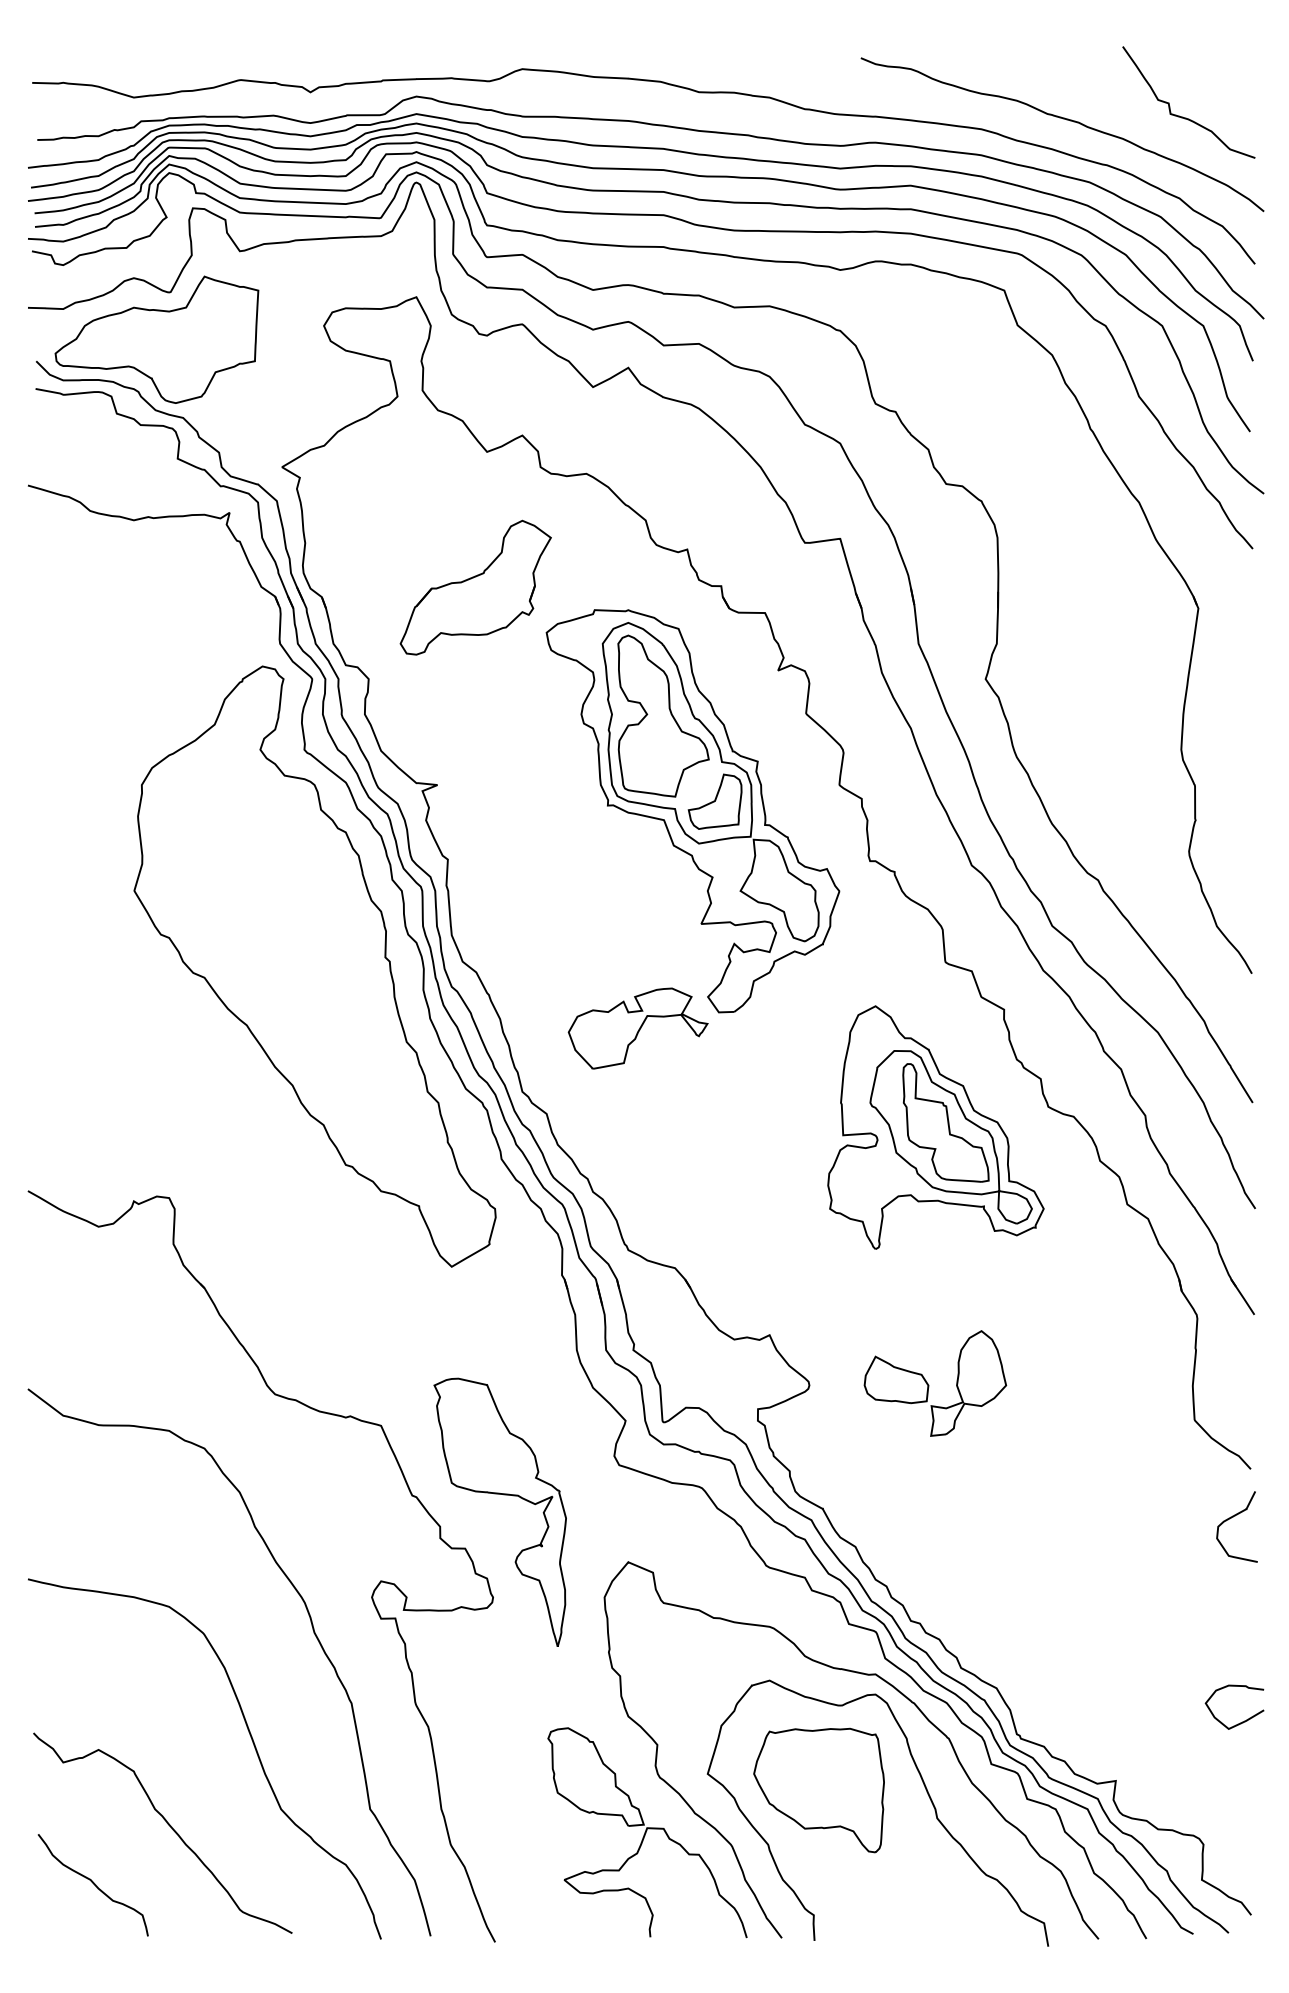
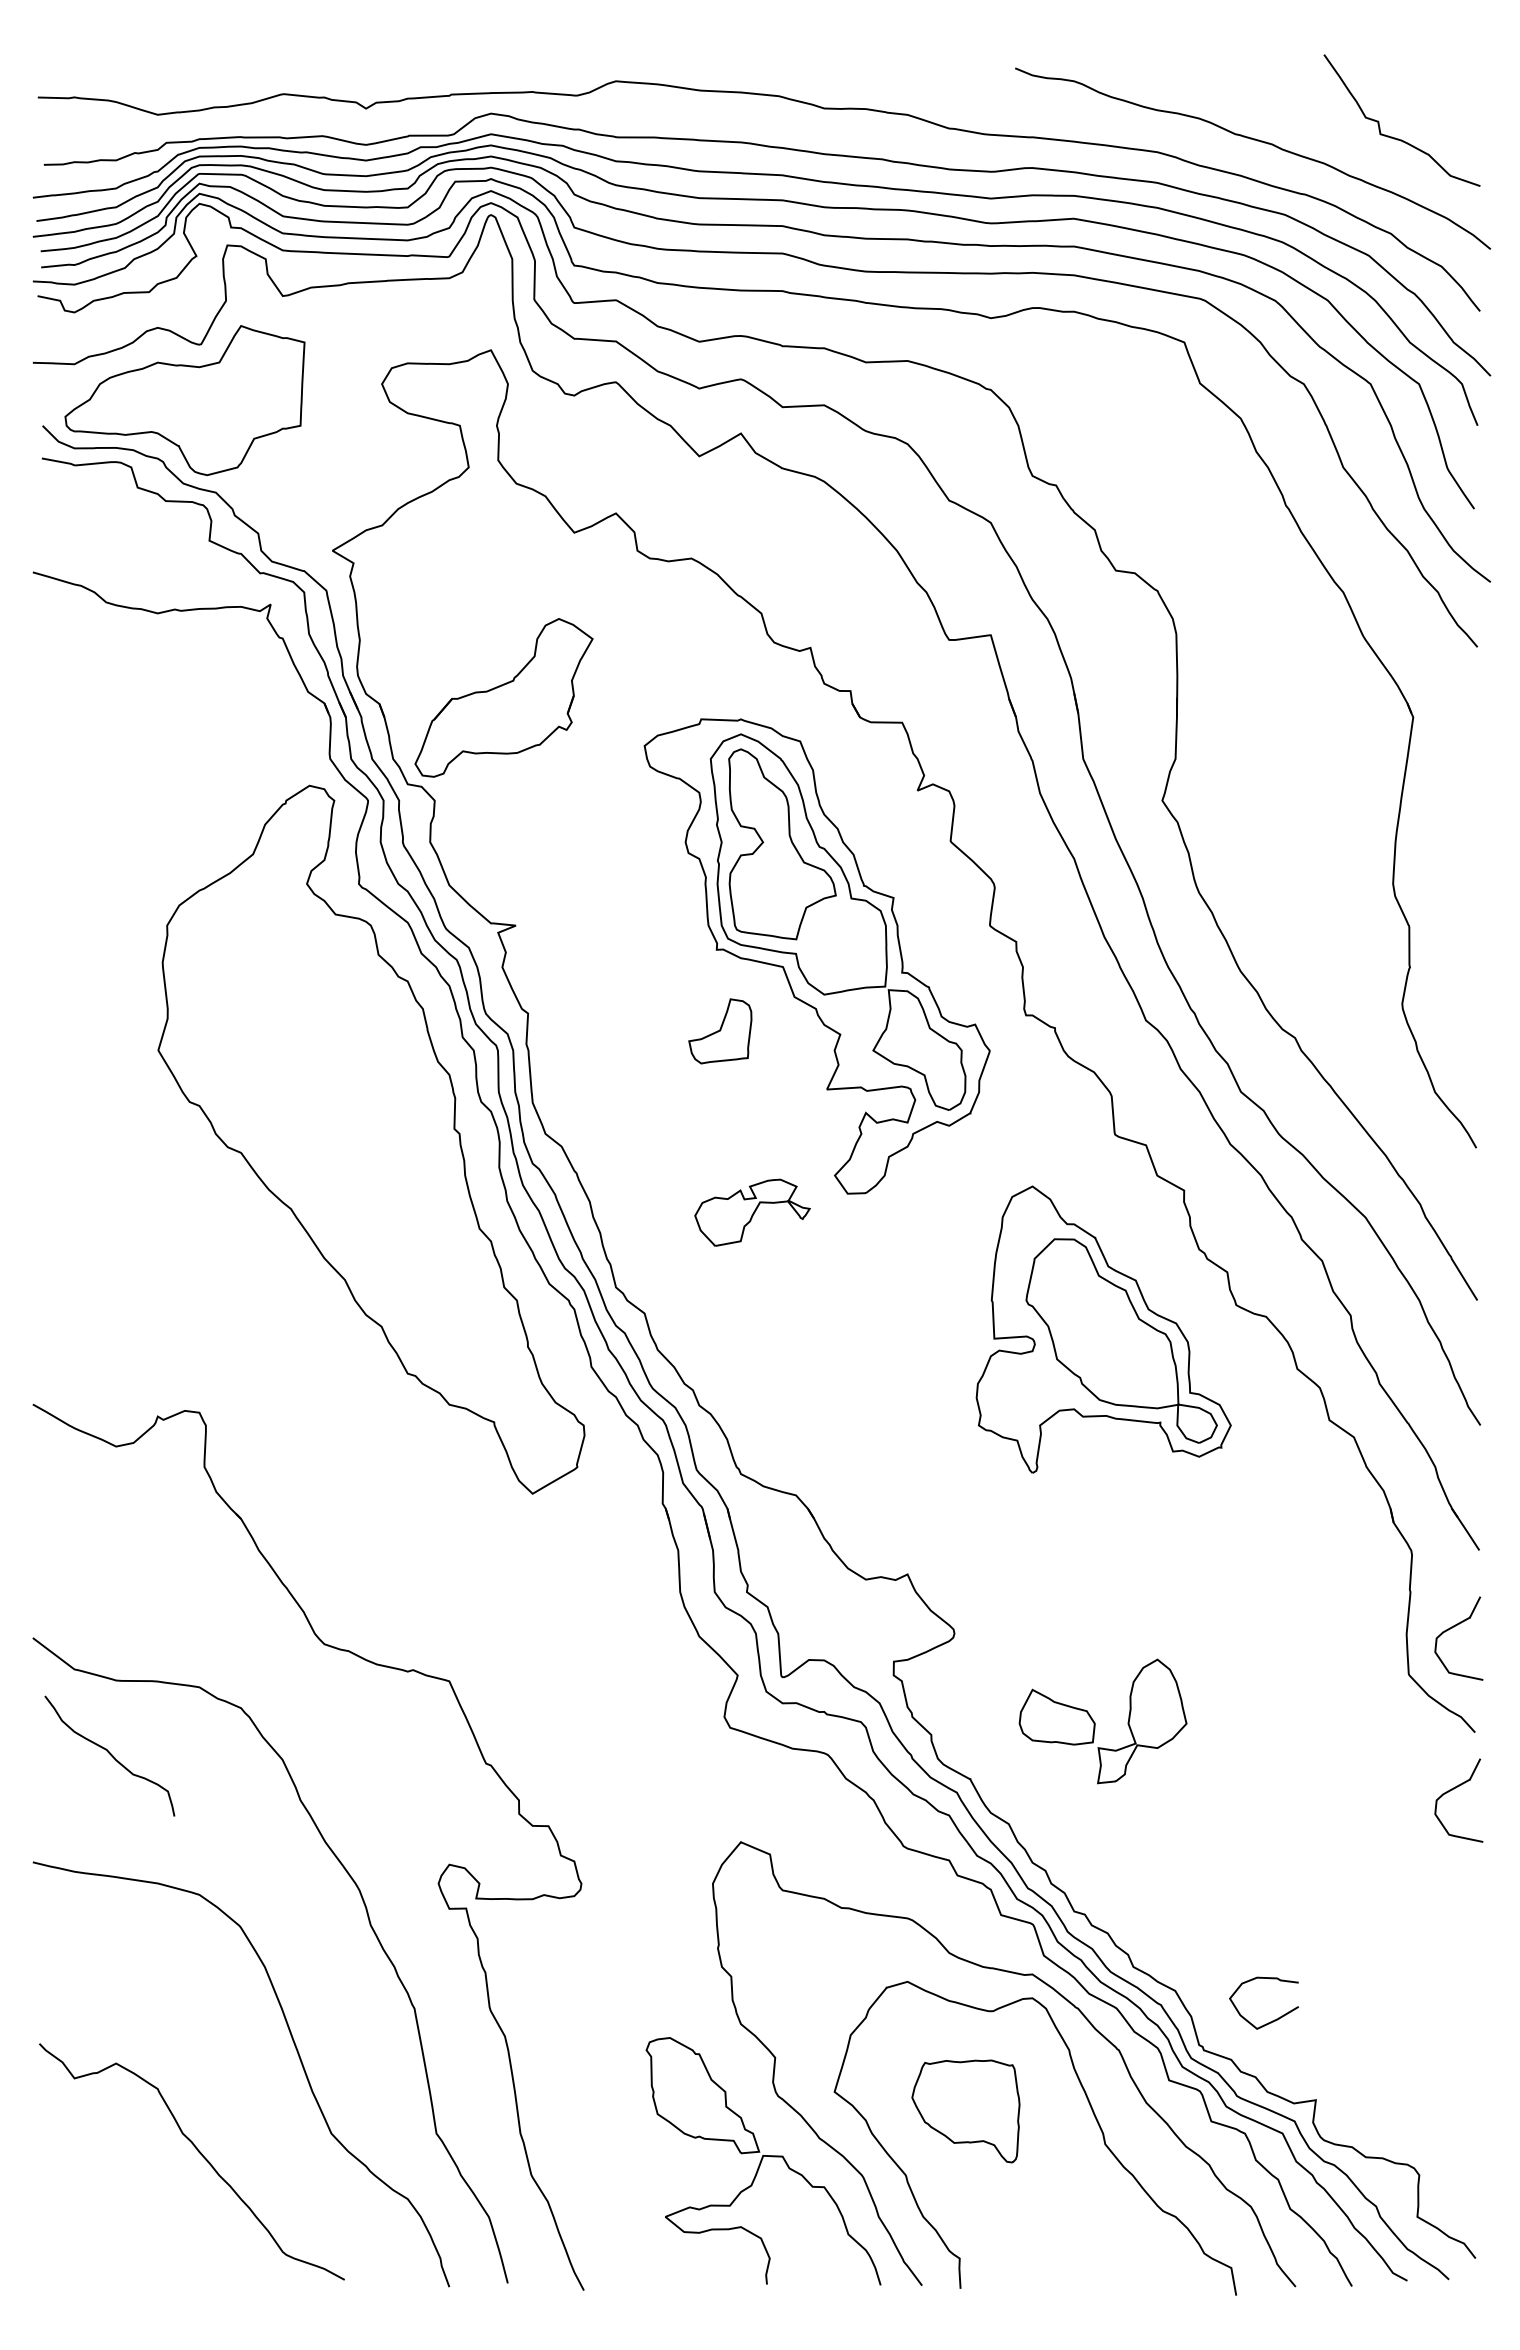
part: (475, 587) -> (503, 697), moved
part: (715, 801) -> (720, 1031), moved
part: (638, 1028) -> (752, 1212), size x0.7
part: (945, 1122) -> (1115, 1323), removed
curve: (1231, 1381) -> (1452, 1628), added
part: (928, 1384) -> (1095, 1722), moved
part: (505, 1495) -> (595, 1763), removed
curve: (1241, 1721) -> (1272, 2020), moved
part: (818, 1790) -> (965, 2111), size x0.7
curve: (92, 1883) -> (109, 1754), moved

